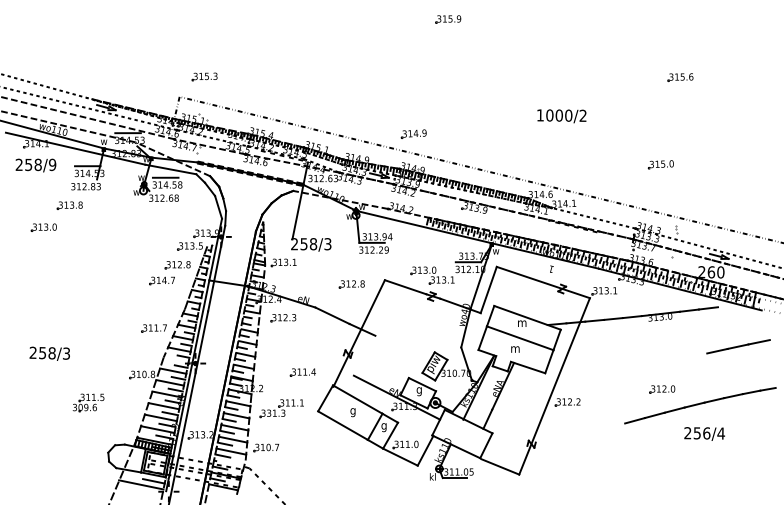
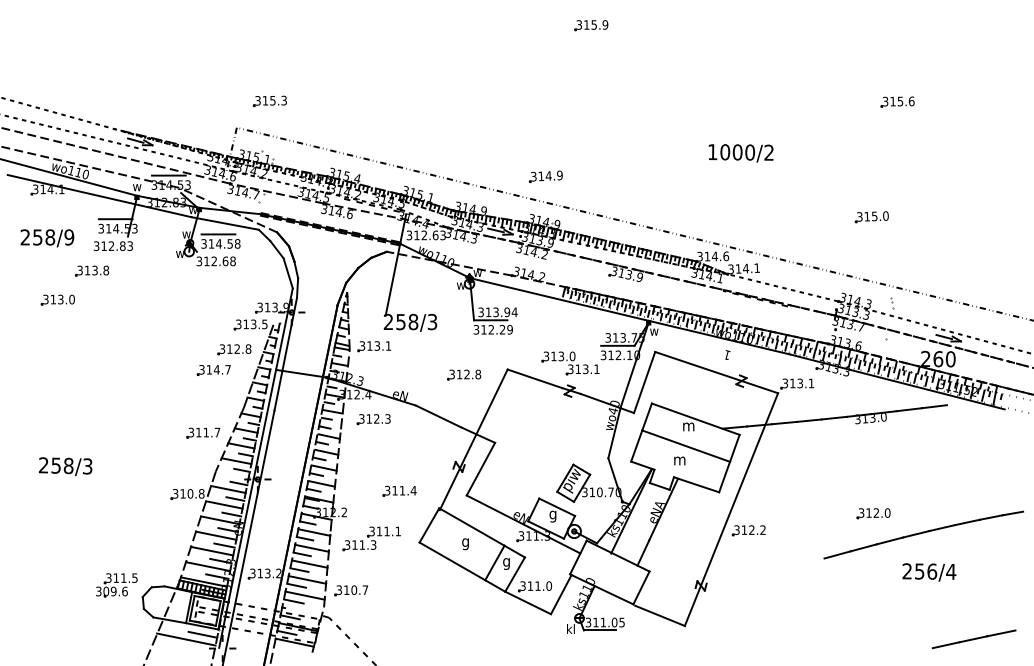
text: (36, 165) -> (47, 238), moved
line: (738, 346) -> (973, 639), moved
line: (364, 355) -> (480, 468), added
part: (88, 402) -> (116, 585), moved
text: (268, 412) -> (354, 544), 331.3 -> 311.3

